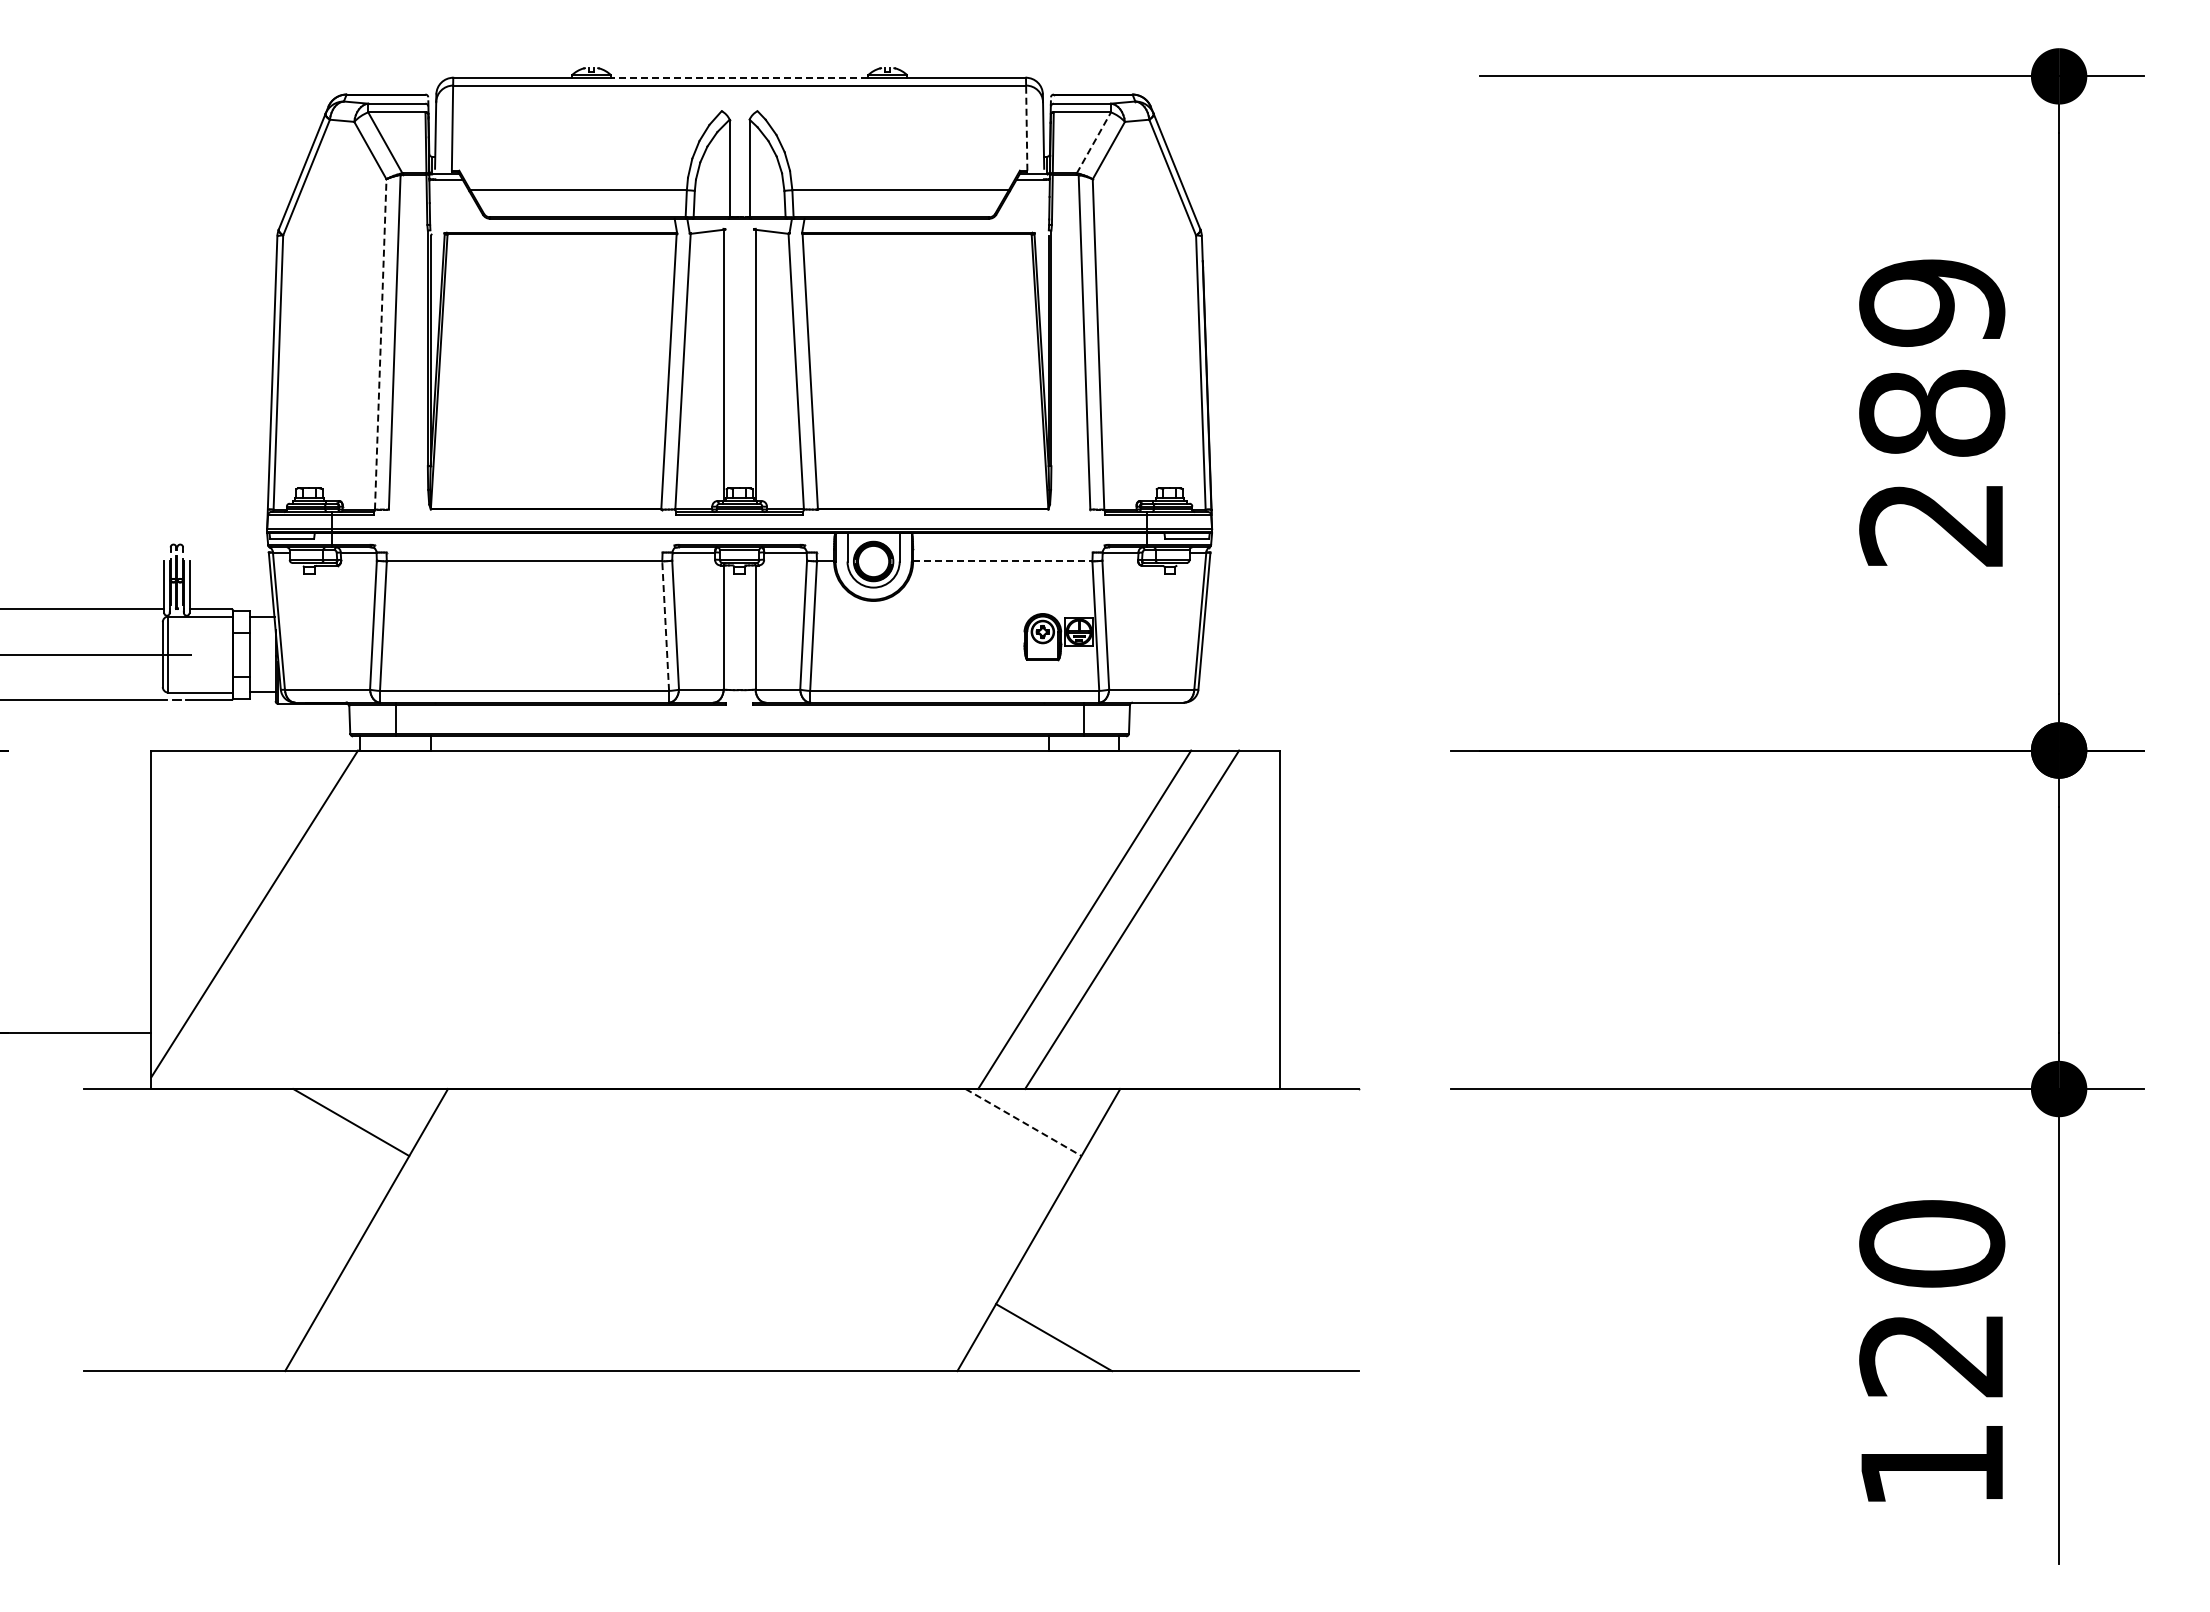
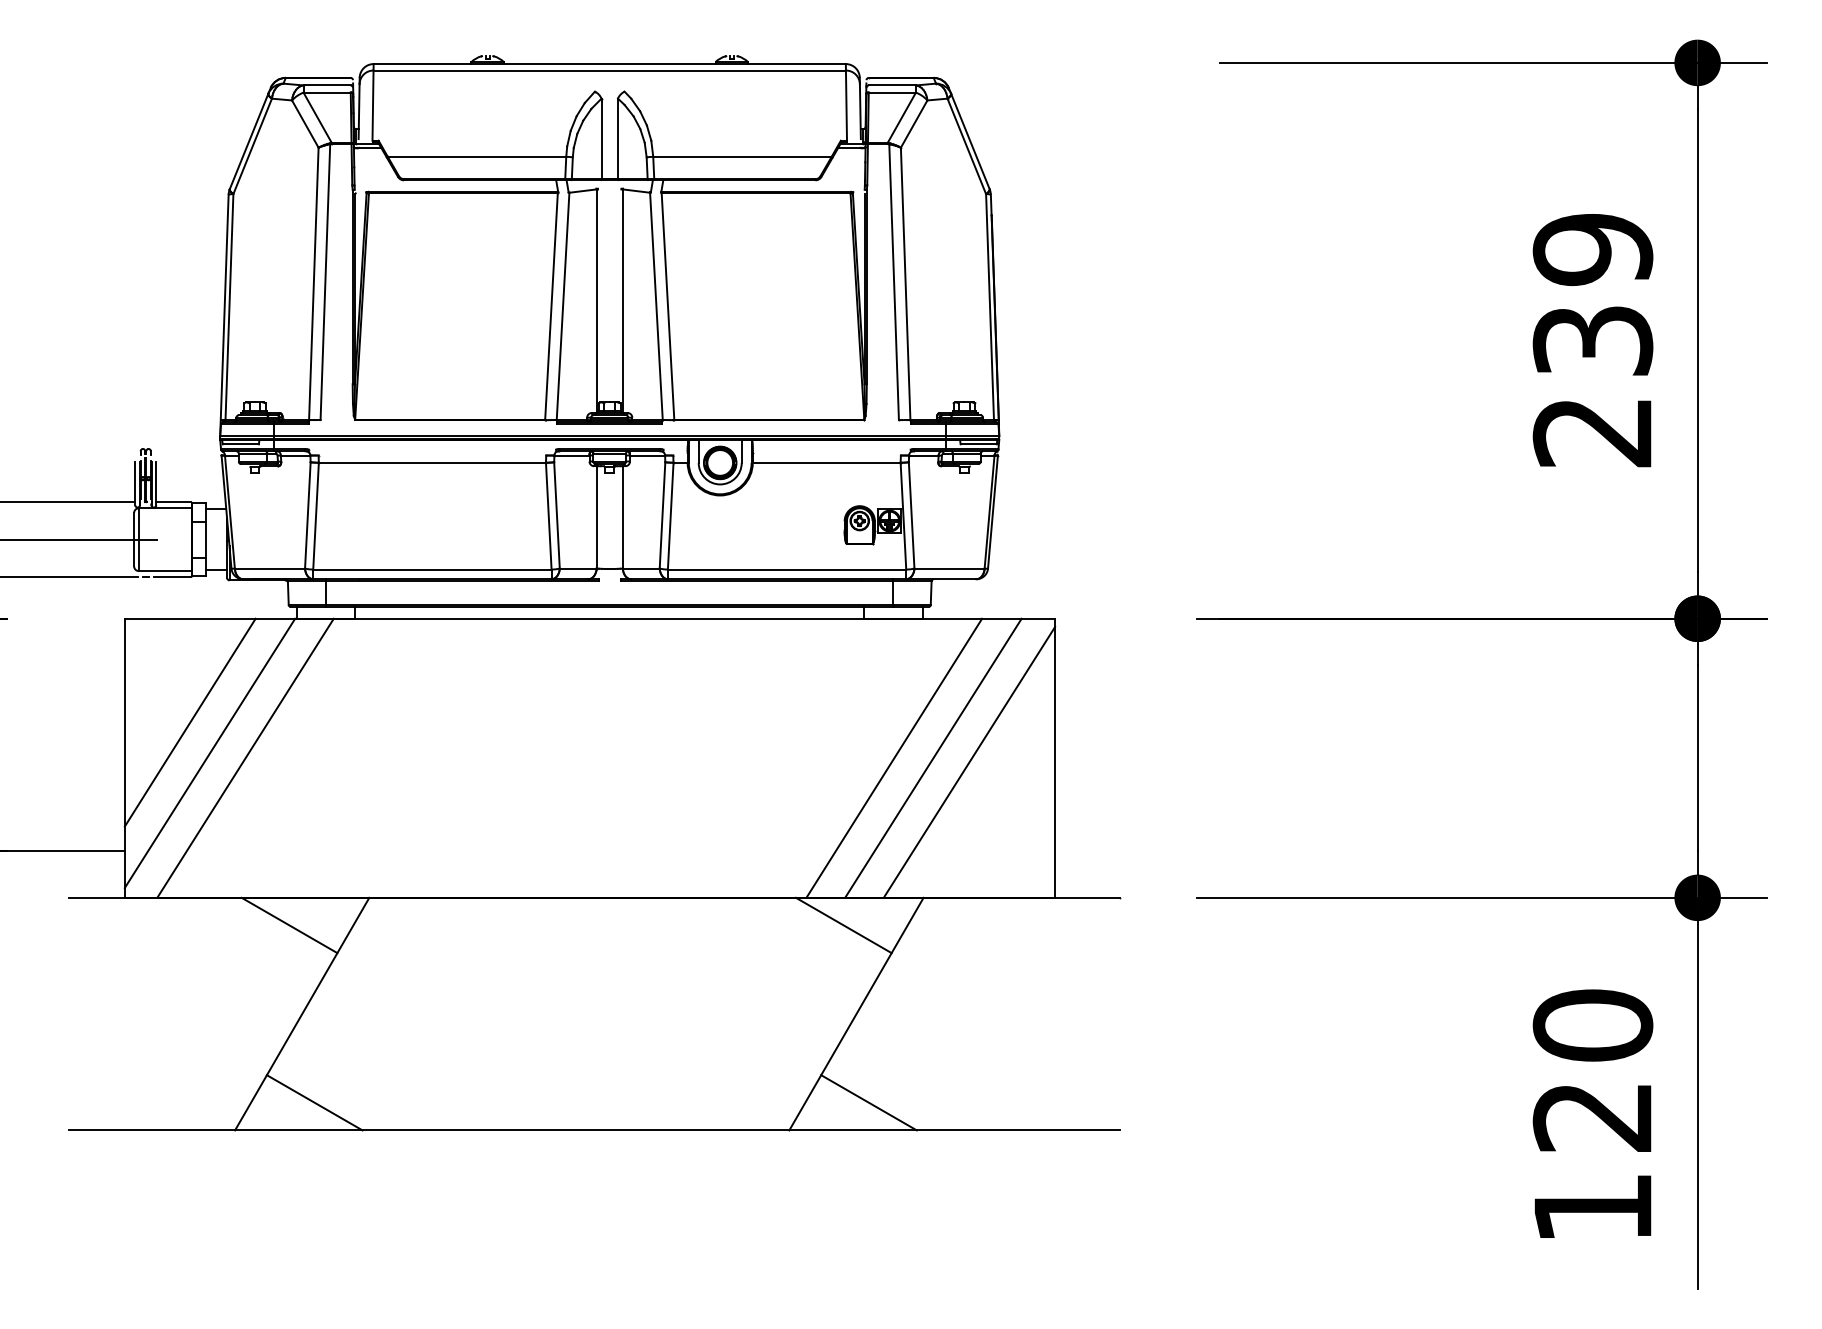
line: (739, 77) -> (609, 63), dashed -> solid
line: (1026, 128) -> (846, 105), dashed -> solid
line: (1094, 142) -> (902, 117), dashed -> solid
line: (380, 343) -> (313, 283), dashed -> solid
text: (1932, 412) -> (1593, 340), 289 -> 239
line: (1002, 561) -> (826, 462), dashed -> solid
line: (665, 626) -> (548, 516), dashed -> solid
line: (230, 876) -> (189, 722), added
line: (297, 919) -> (245, 758), added
line: (1175, 924) -> (969, 762), added
line: (1023, 1122) -> (843, 925), dashed -> solid
line: (381, 1337) -> (314, 1102), added

